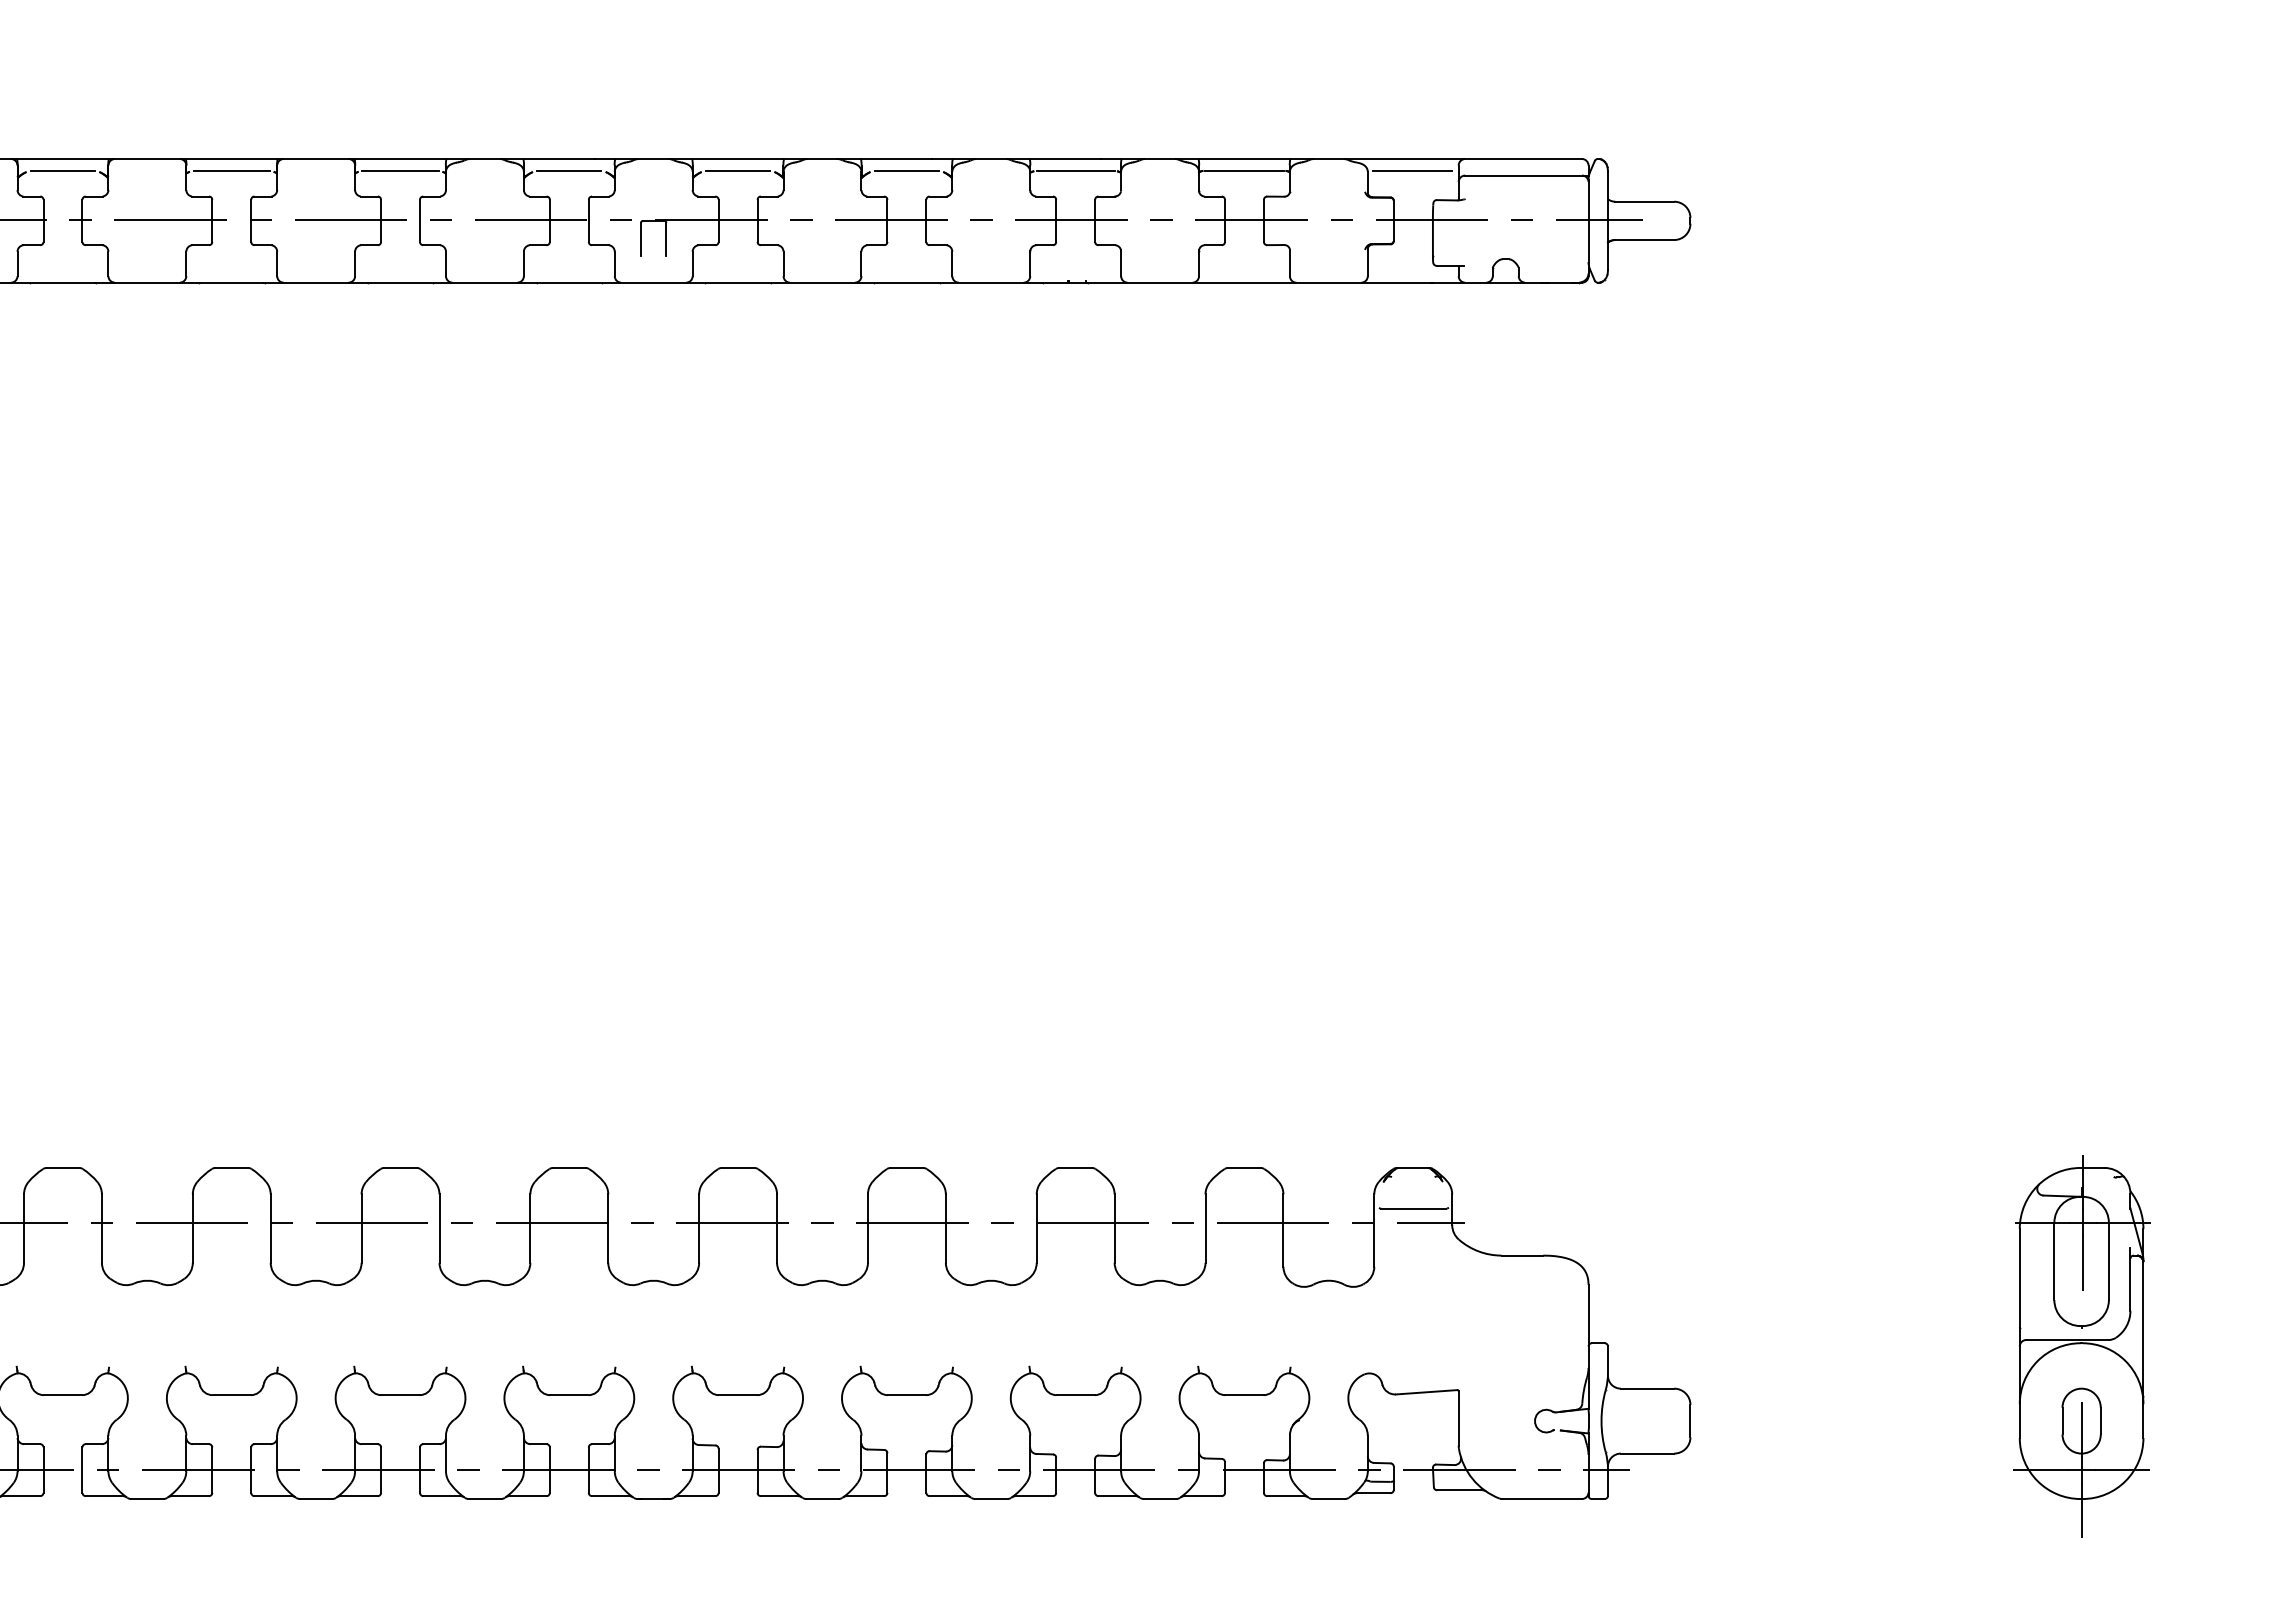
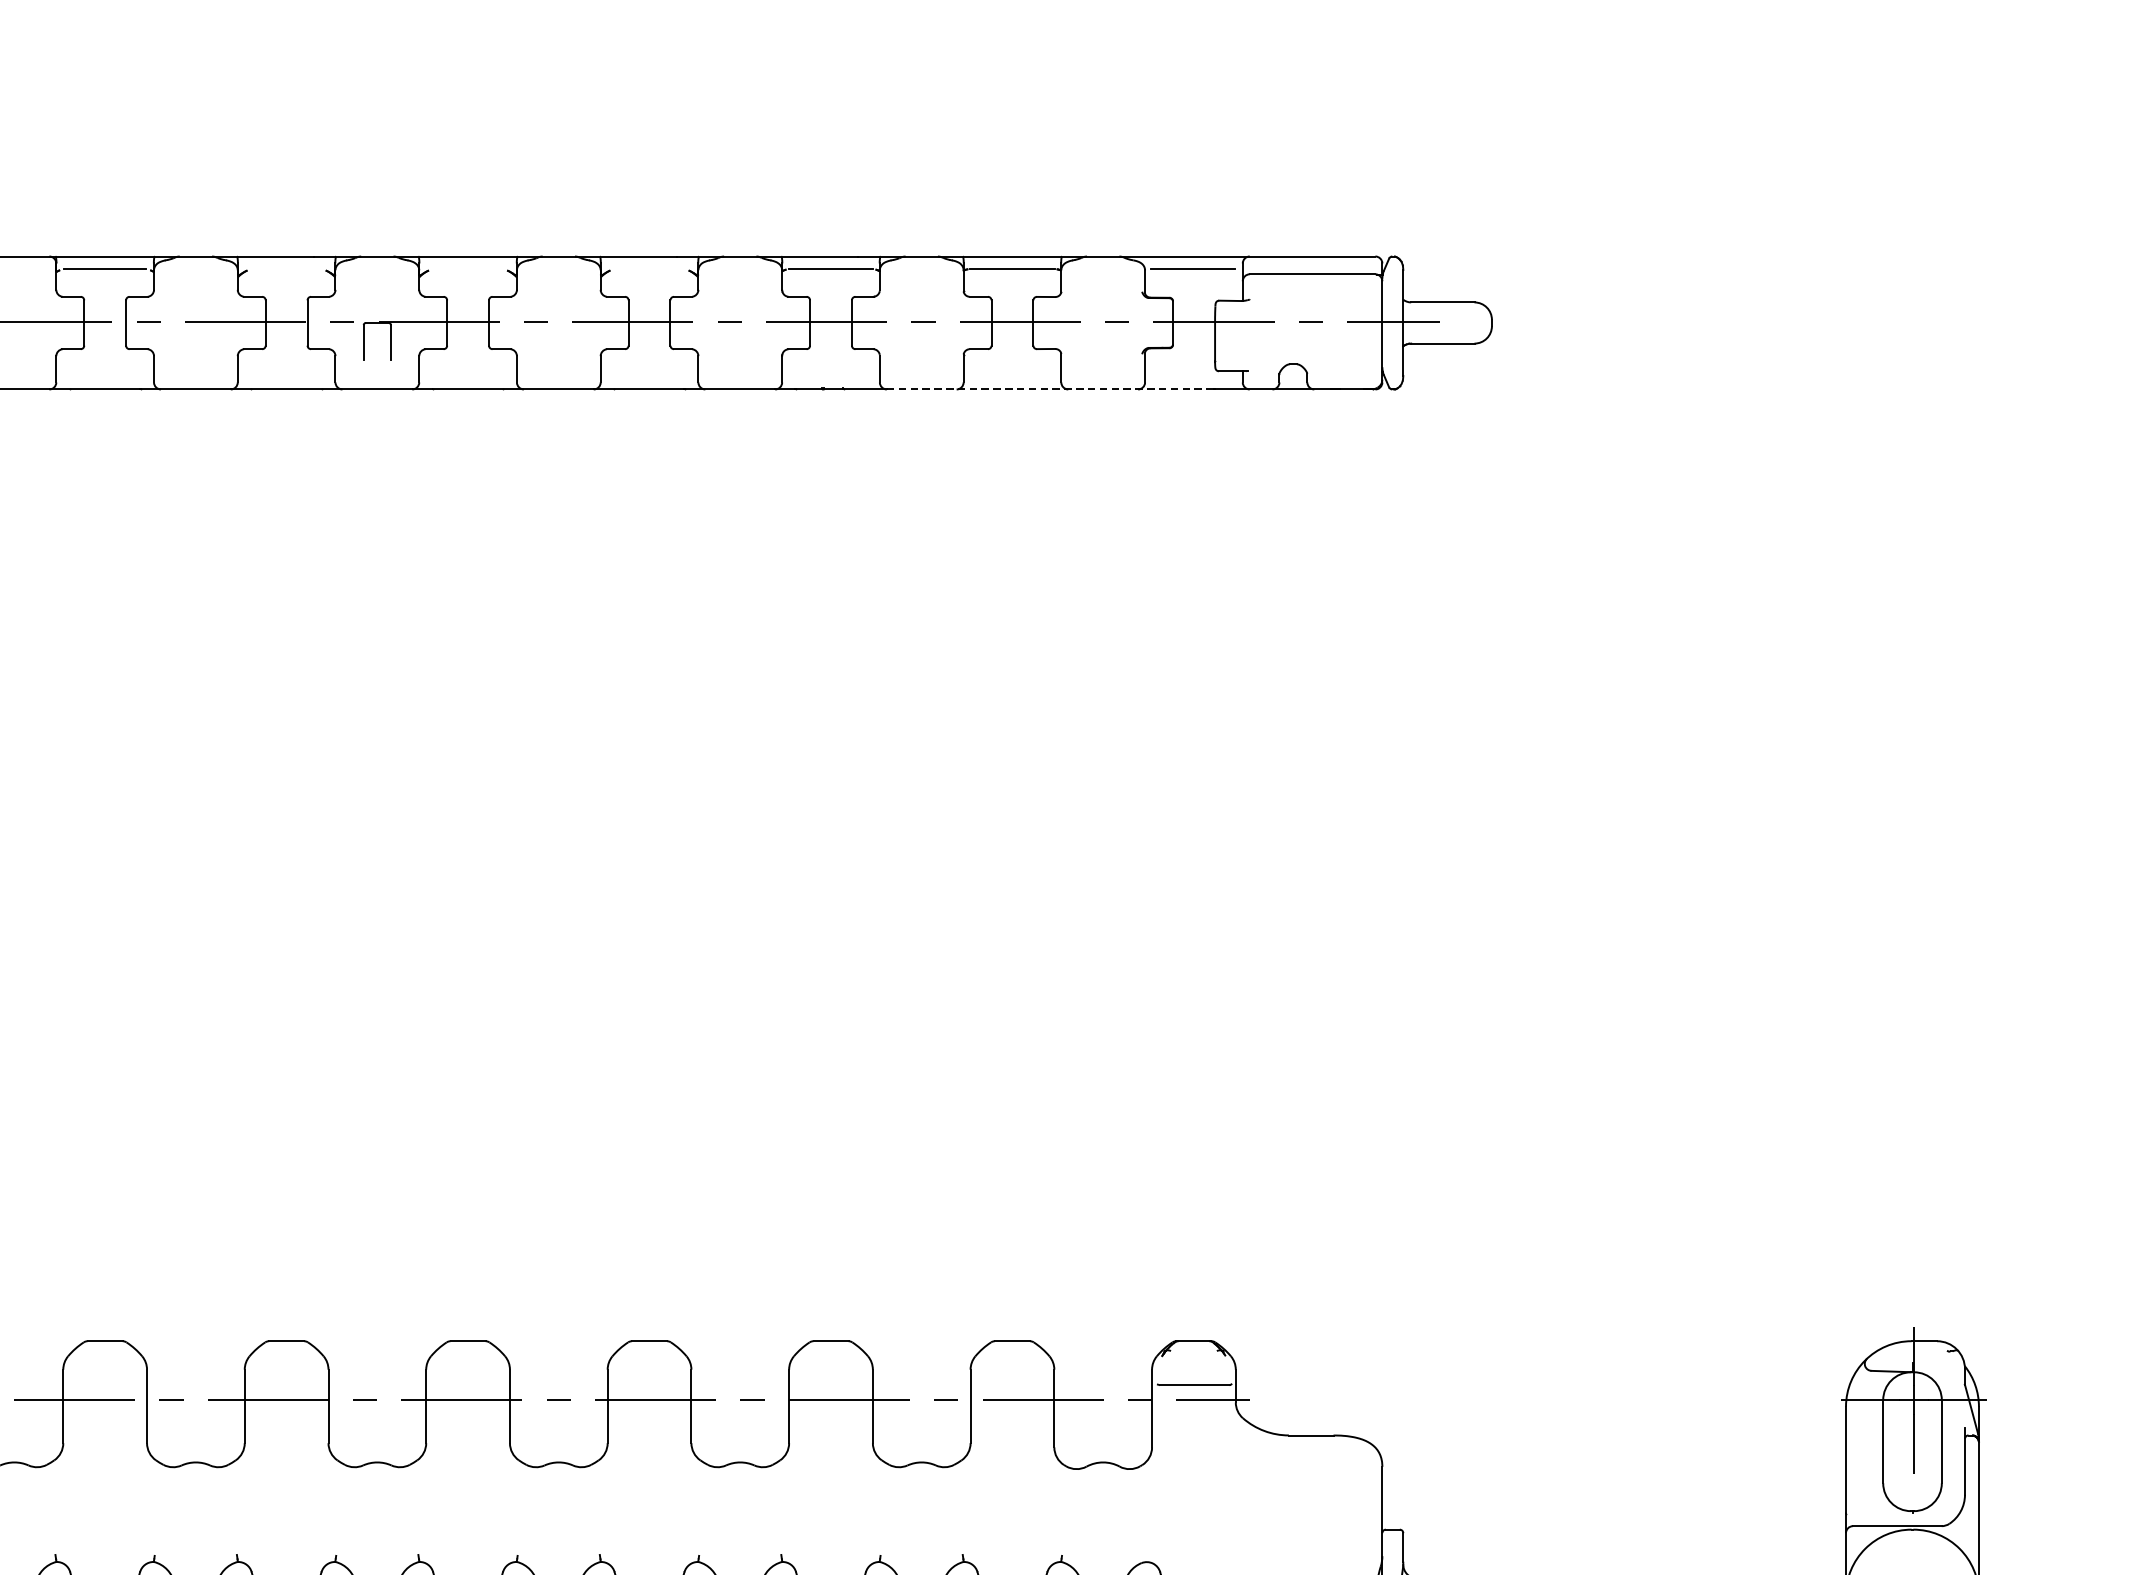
line: (569, 170) -> (286, 268), removed
line: (737, 170) -> (467, 268), removed
line: (906, 170) -> (649, 268), removed
line: (1279, 282) -> (1050, 389), solid -> dashed

